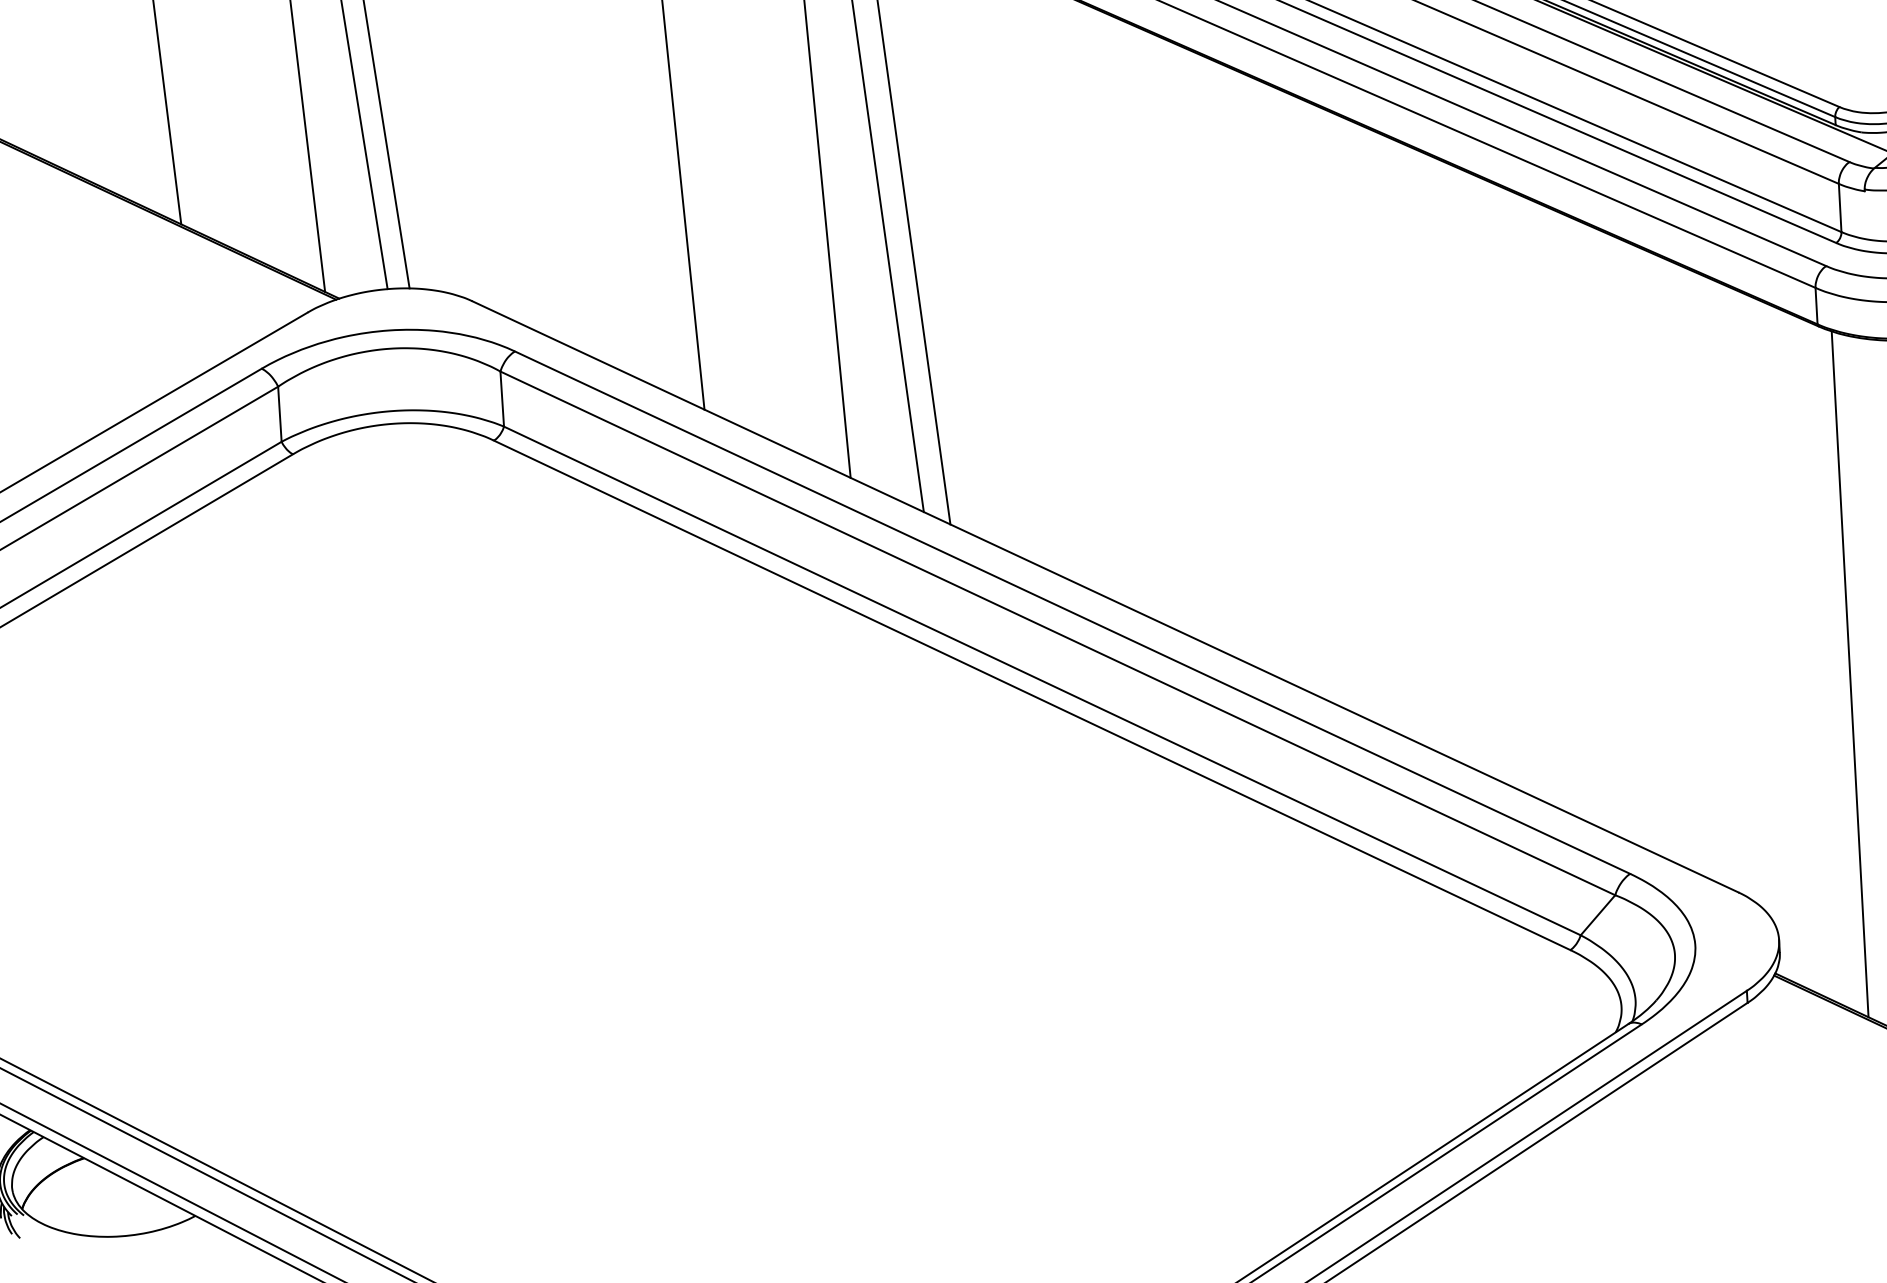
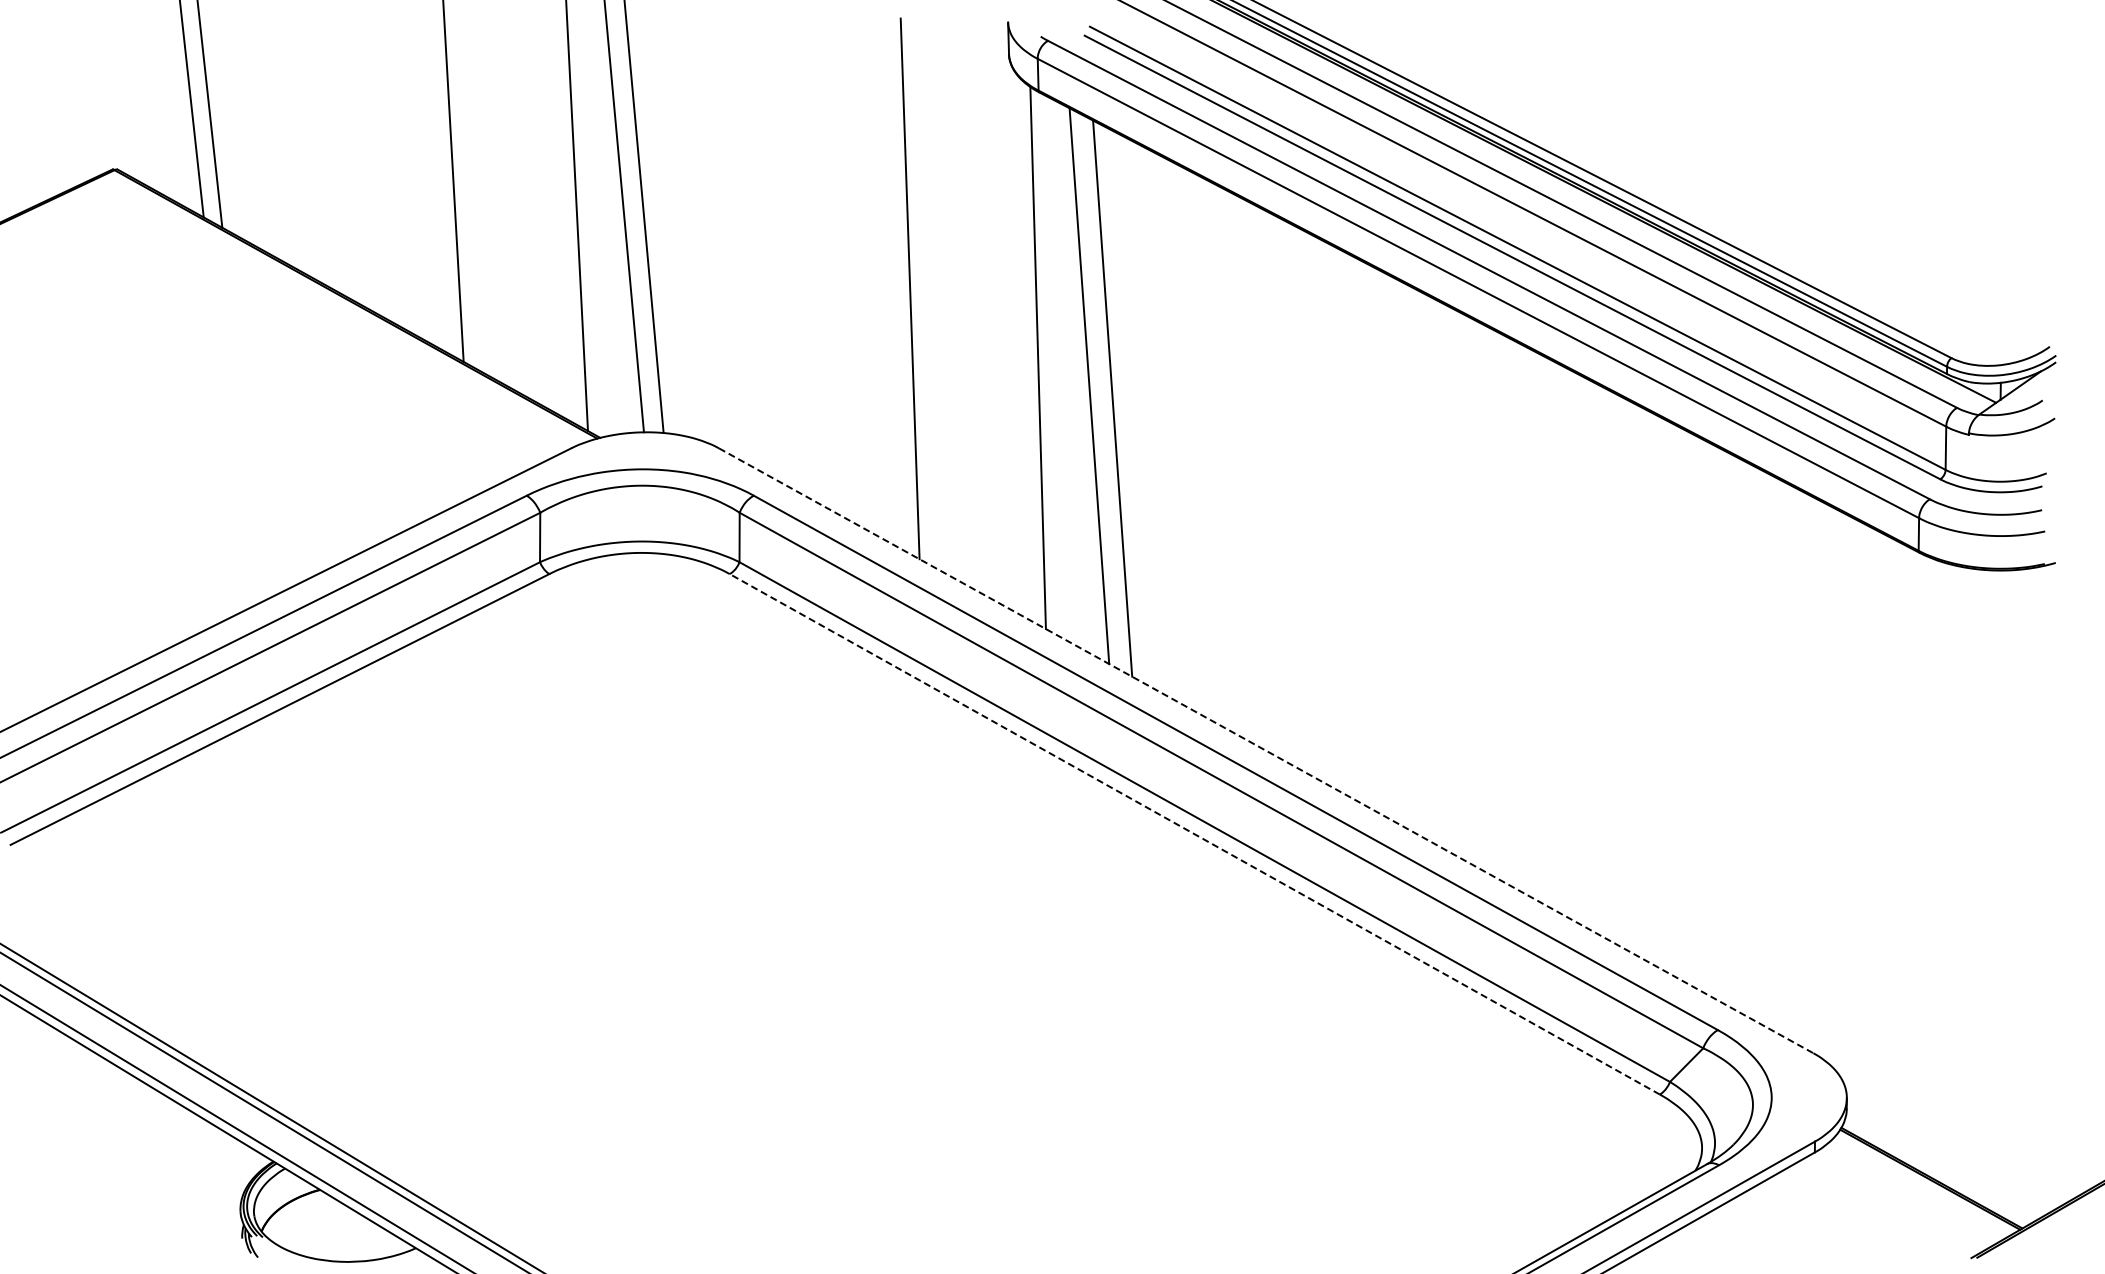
line: (1105, 597) -> (1266, 751), solid -> dashed
line: (1850, 673) -> (1926, 864), removed
line: (1031, 695) -> (1194, 834), solid -> dashed

